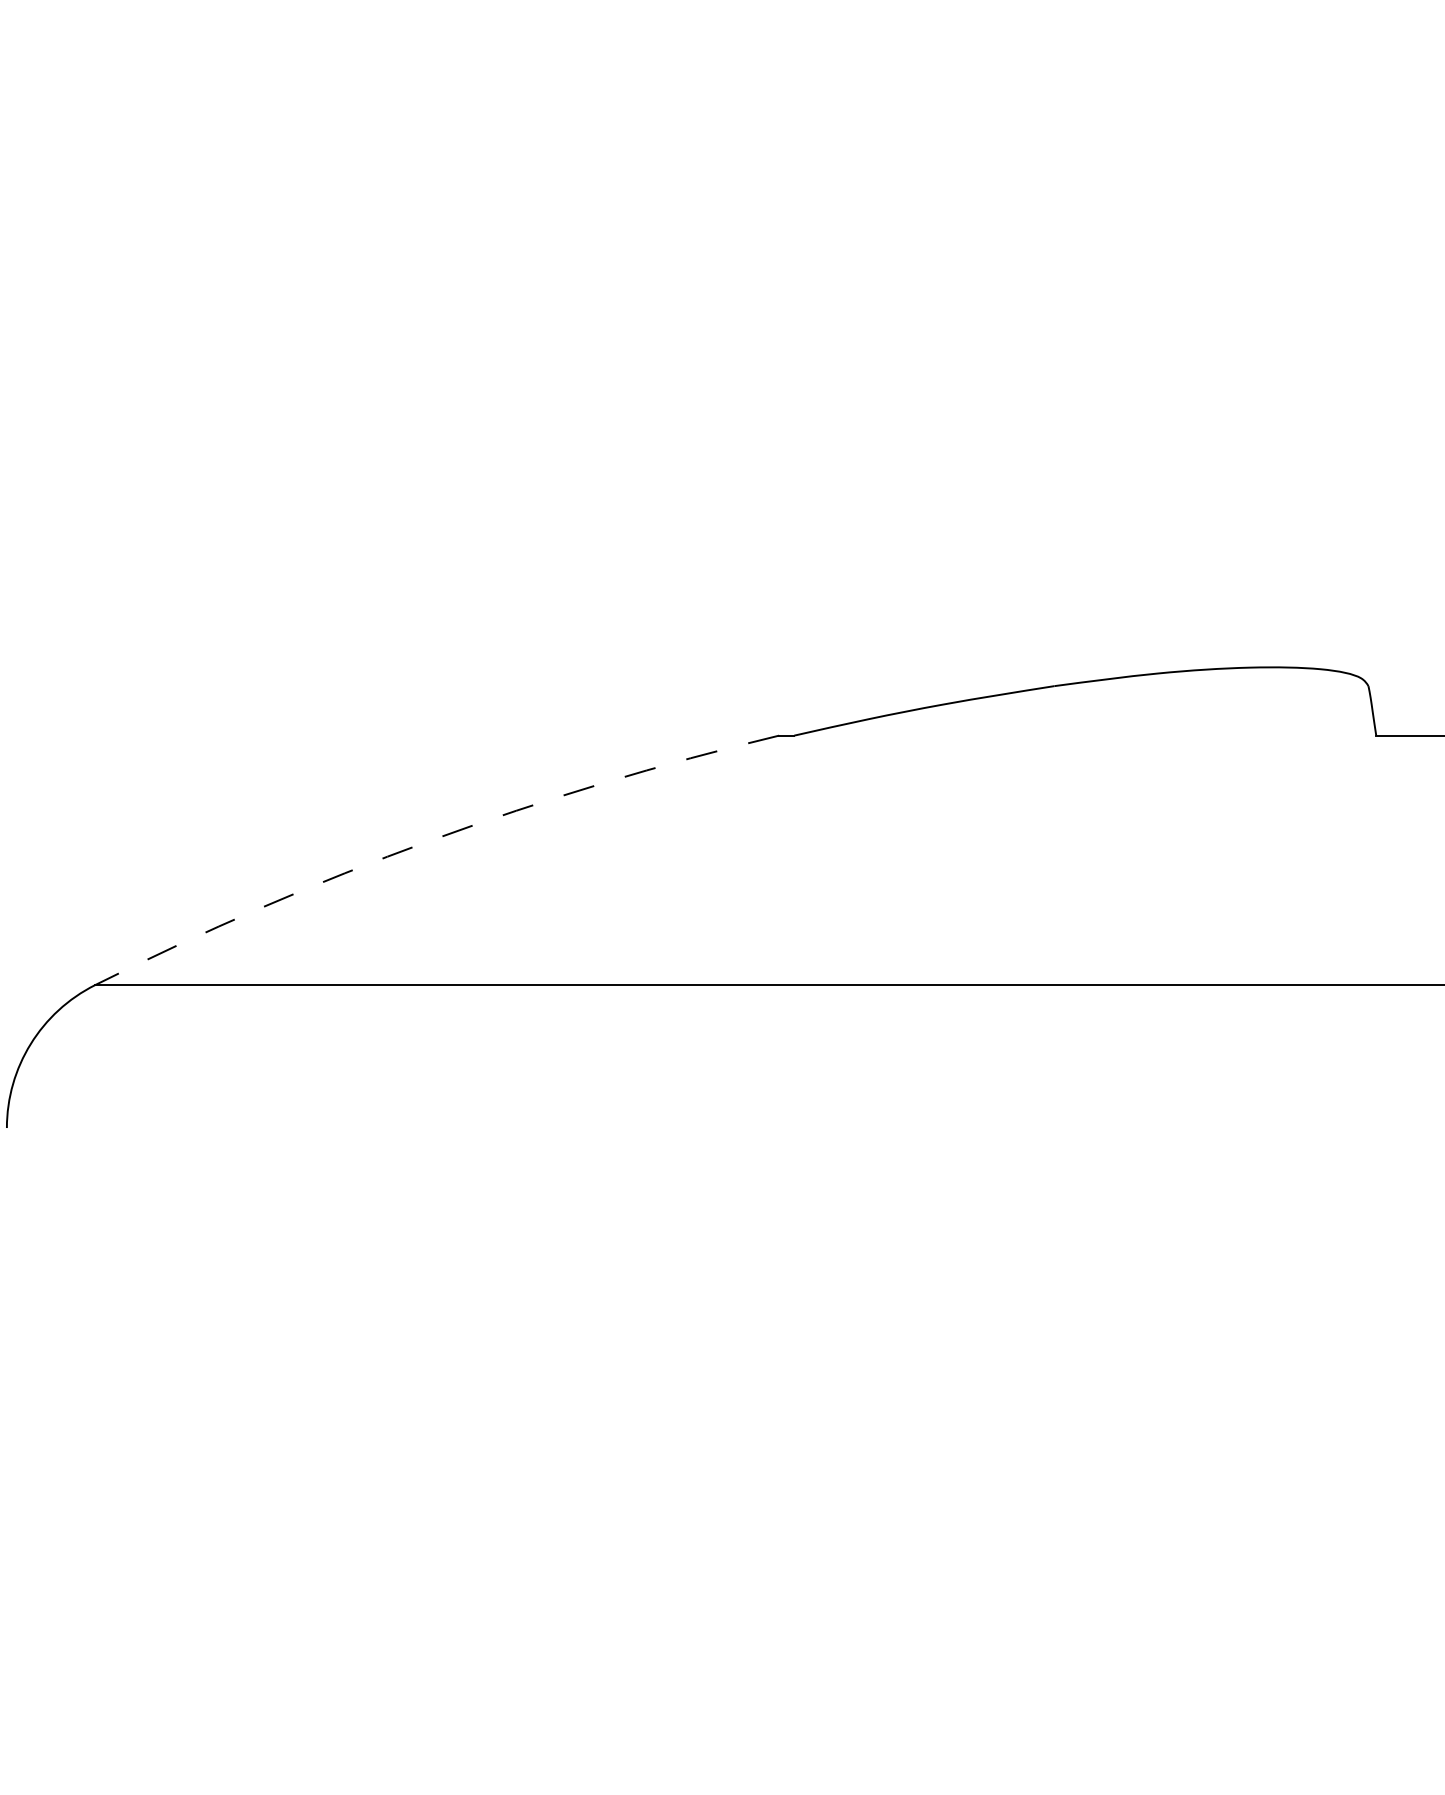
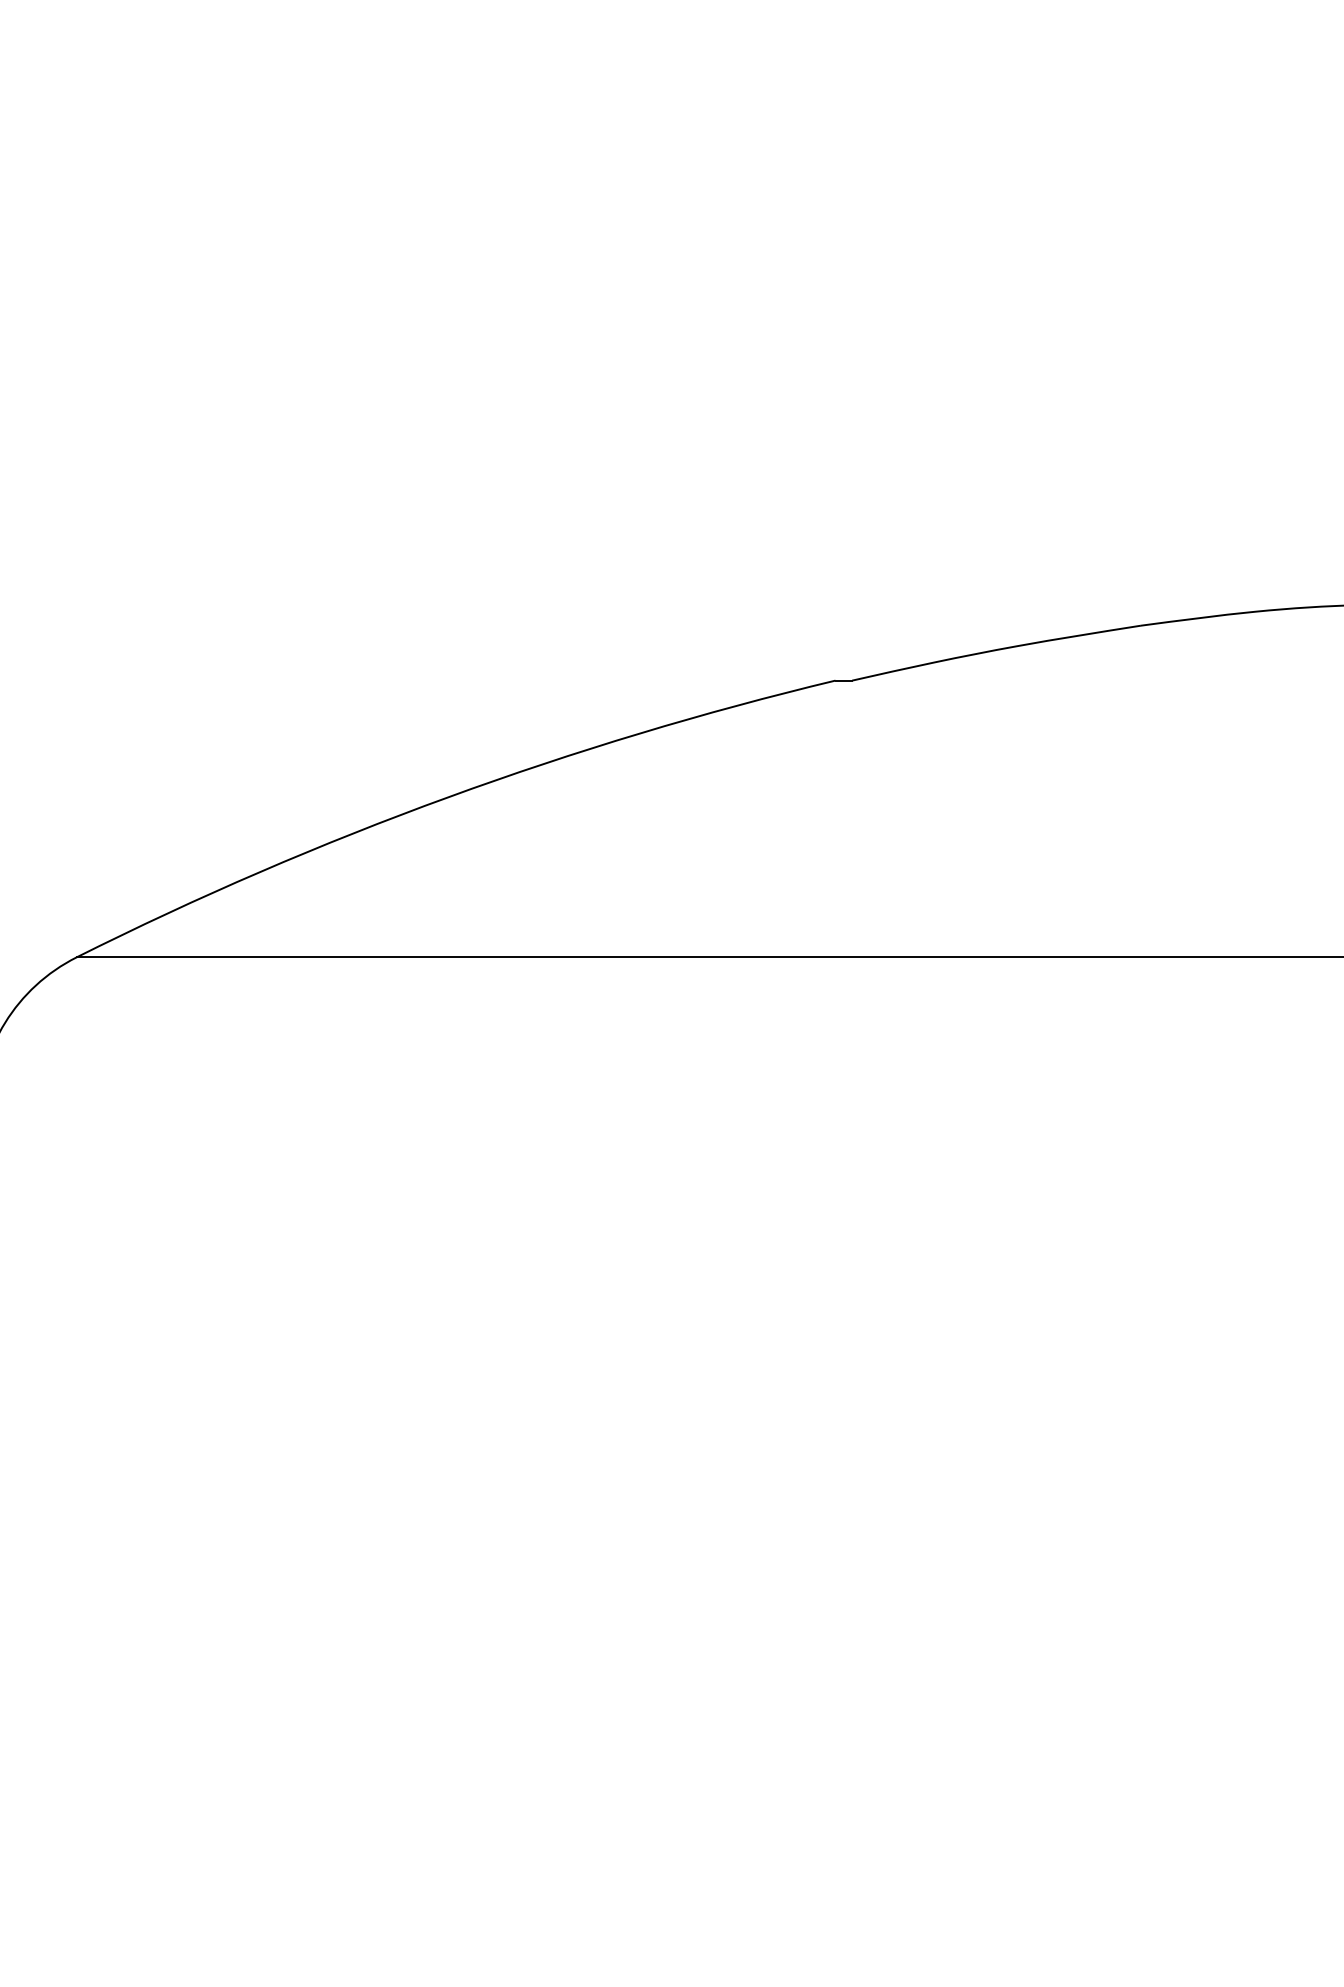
arc: (430, 840) -> (448, 796), dashed -> solid

